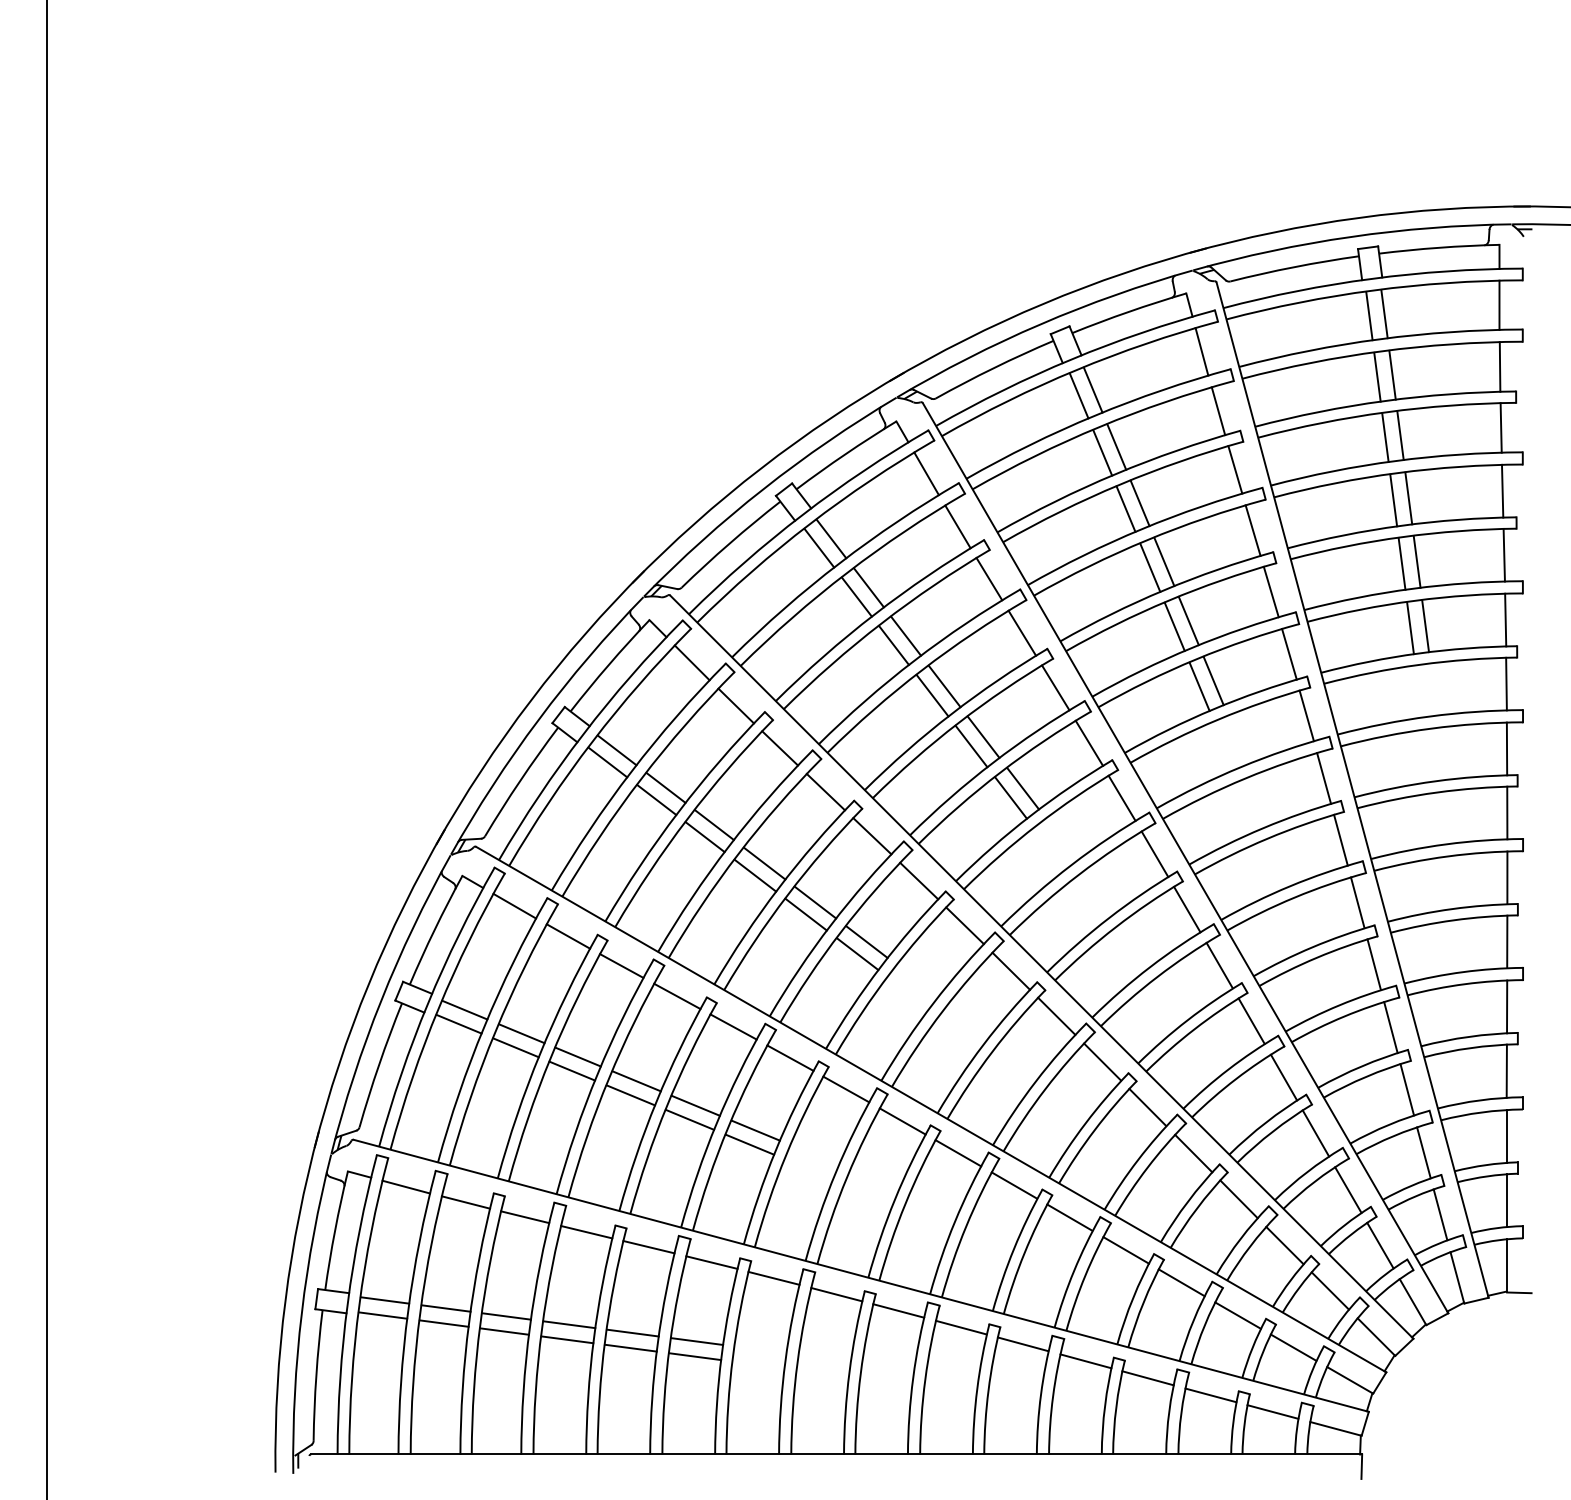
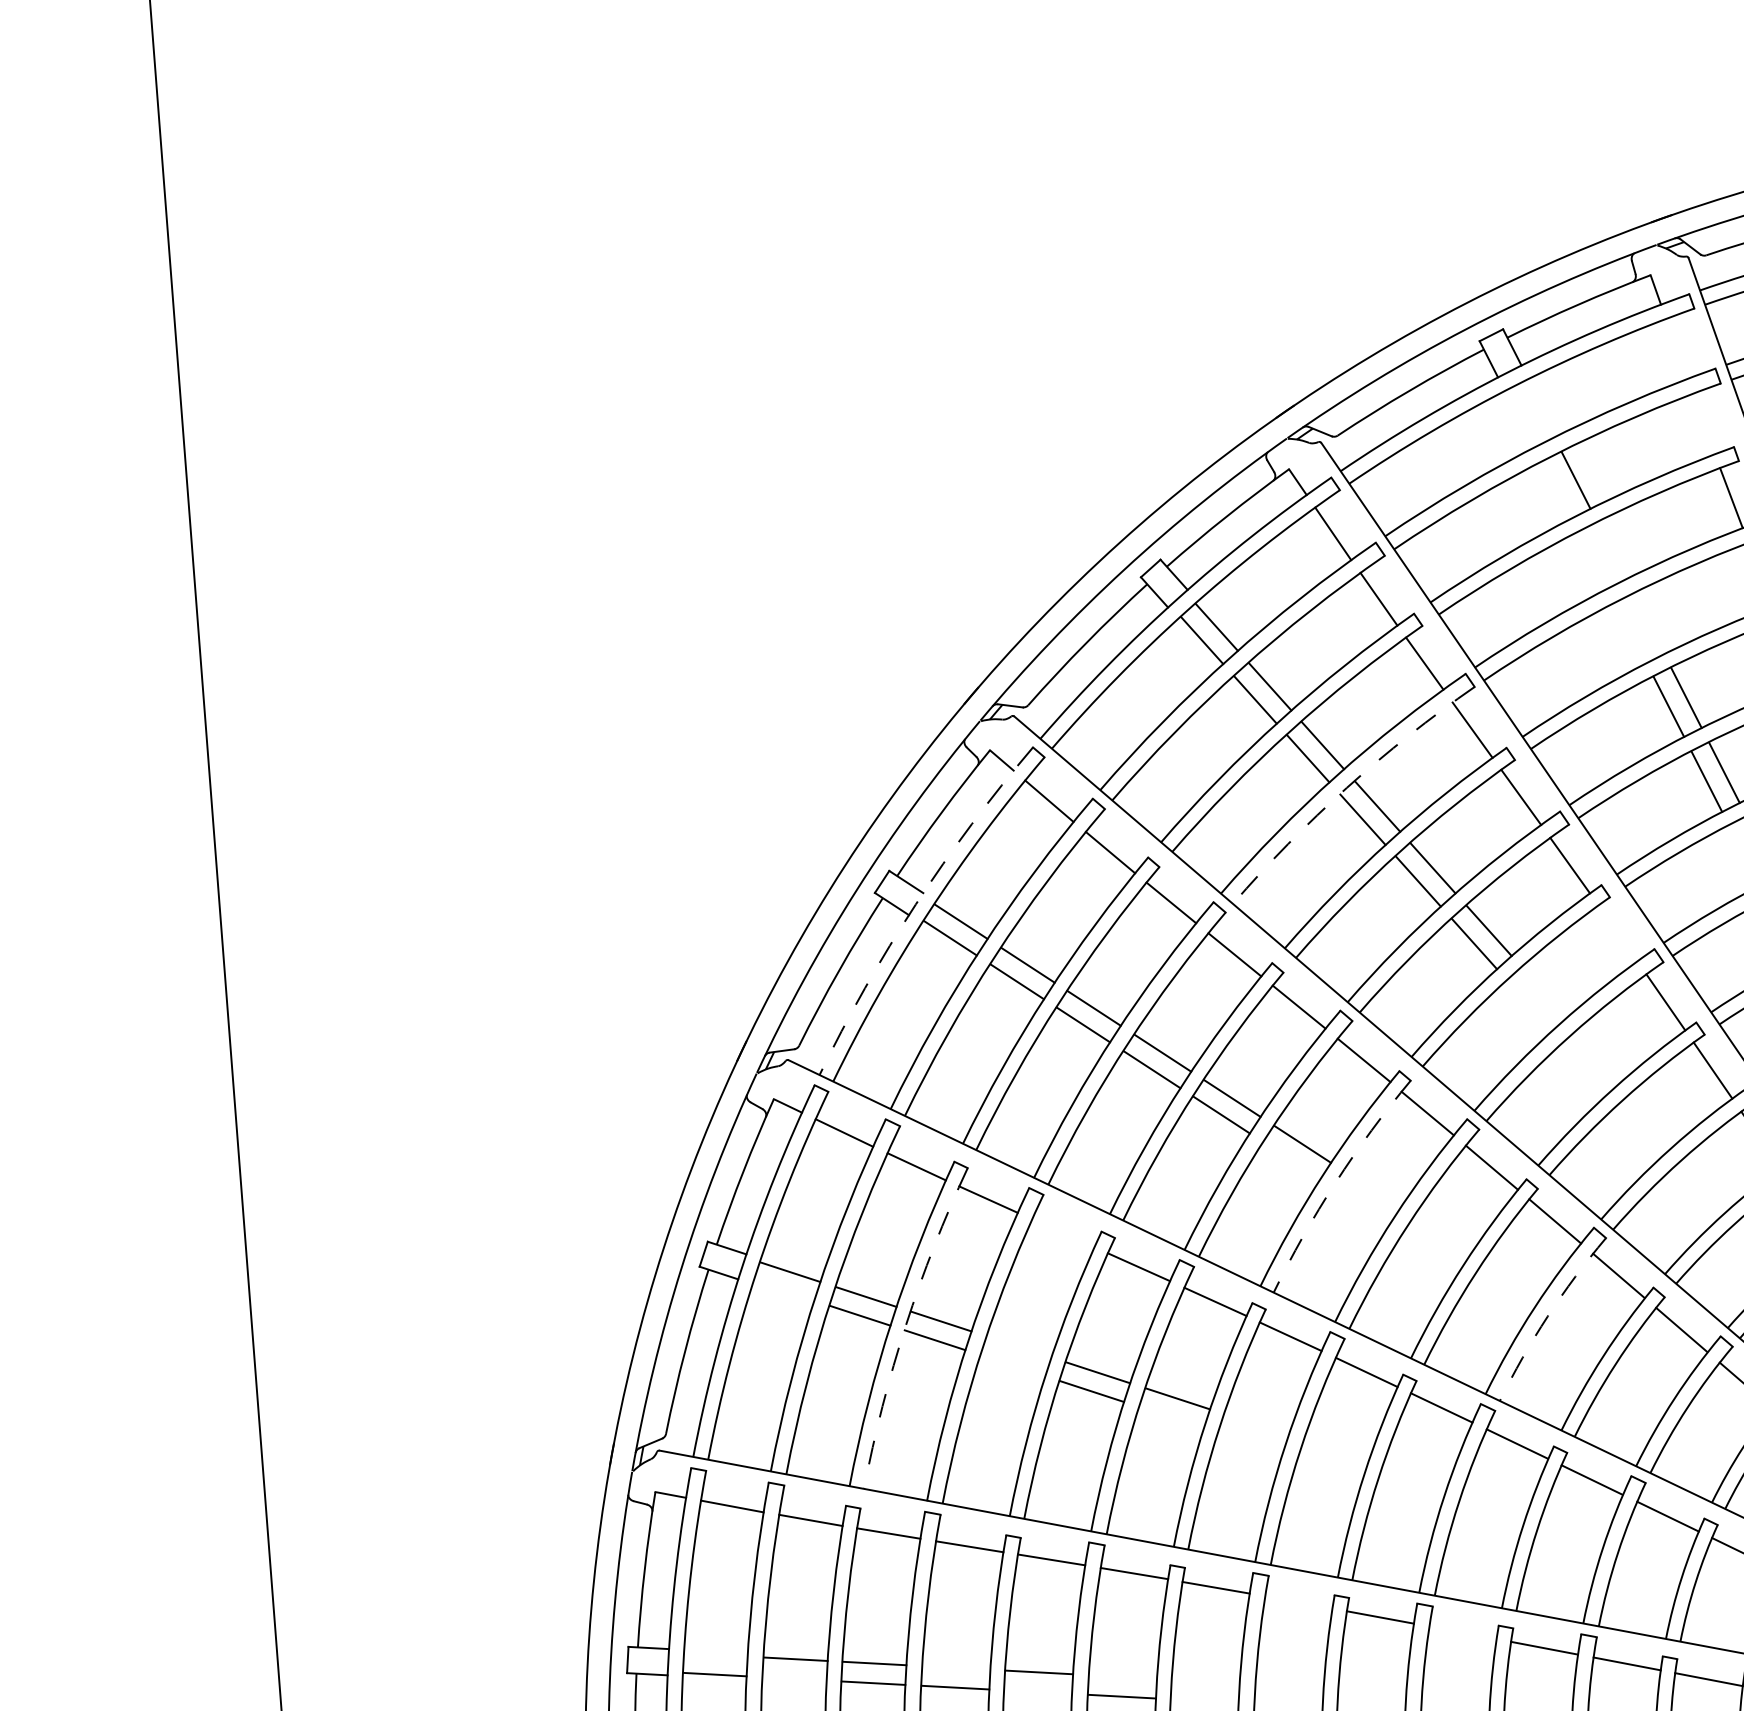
line: (1201, 351) -> (1675, 348), removed
line: (1092, 389) -> (1539, 408), removed
line: (1078, 395) -> (1521, 417), removed
line: (1218, 411) -> (1703, 424), removed
line: (1102, 452) -> (1558, 488), removed
line: (1139, 503) -> (1611, 551), removed
line: (1125, 508) -> (1593, 558), removed
line: (1164, 561) -> (1649, 623), removed
line: (1150, 567) -> (1631, 632), removed
arc: (922, 670) -> (1347, 788), solid -> dashed
arc: (583, 734) -> (916, 904), solid -> dashed
line: (1121, 797) -> (1617, 932), removed
line: (857, 954) -> (1291, 1161), removed
arc: (890, 973) -> (1336, 1182), solid -> dashed
line: (677, 996) -> (1063, 1233), removed
line: (458, 1023) -> (783, 1290), removed
arc: (550, 1057) -> (905, 1324), solid -> dashed
line: (636, 1081) -> (1019, 1347), removed
arc: (1045, 1089) -> (1547, 1316), solid -> dashed
line: (630, 1095) -> (1012, 1365), removed
line: (749, 1144) -> (1171, 1417), removed
line: (836, 1294) -> (1298, 1602), removed
line: (384, 1300) -> (715, 1655), removed
line: (443, 1323) -> (793, 1678), removed
line: (569, 1324) -> (956, 1667), removed
line: (960, 1327) -> (1461, 1632), removed
line: (697, 1341) -> (1123, 1676), removed
line: (630, 1347) -> (1037, 1691), removed

